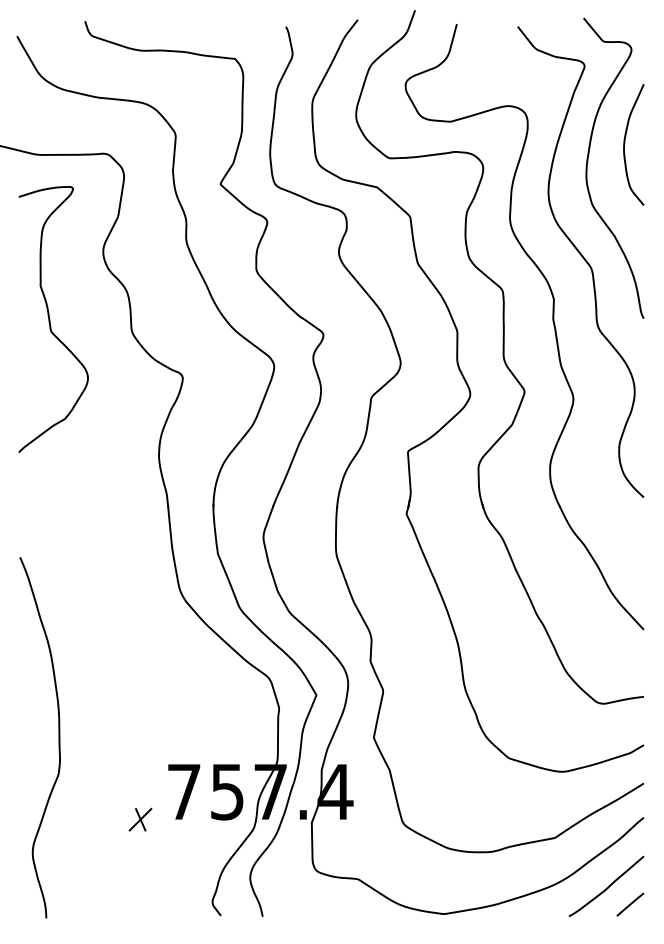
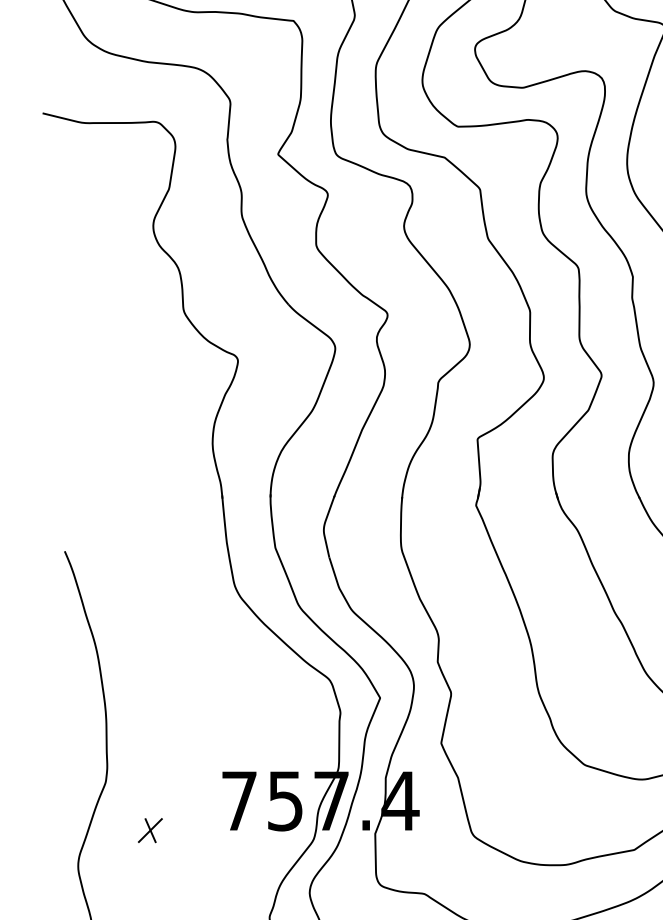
curve: (50, 319) -> (97, 298), removed
part: (140, 819) -> (150, 830), moved

